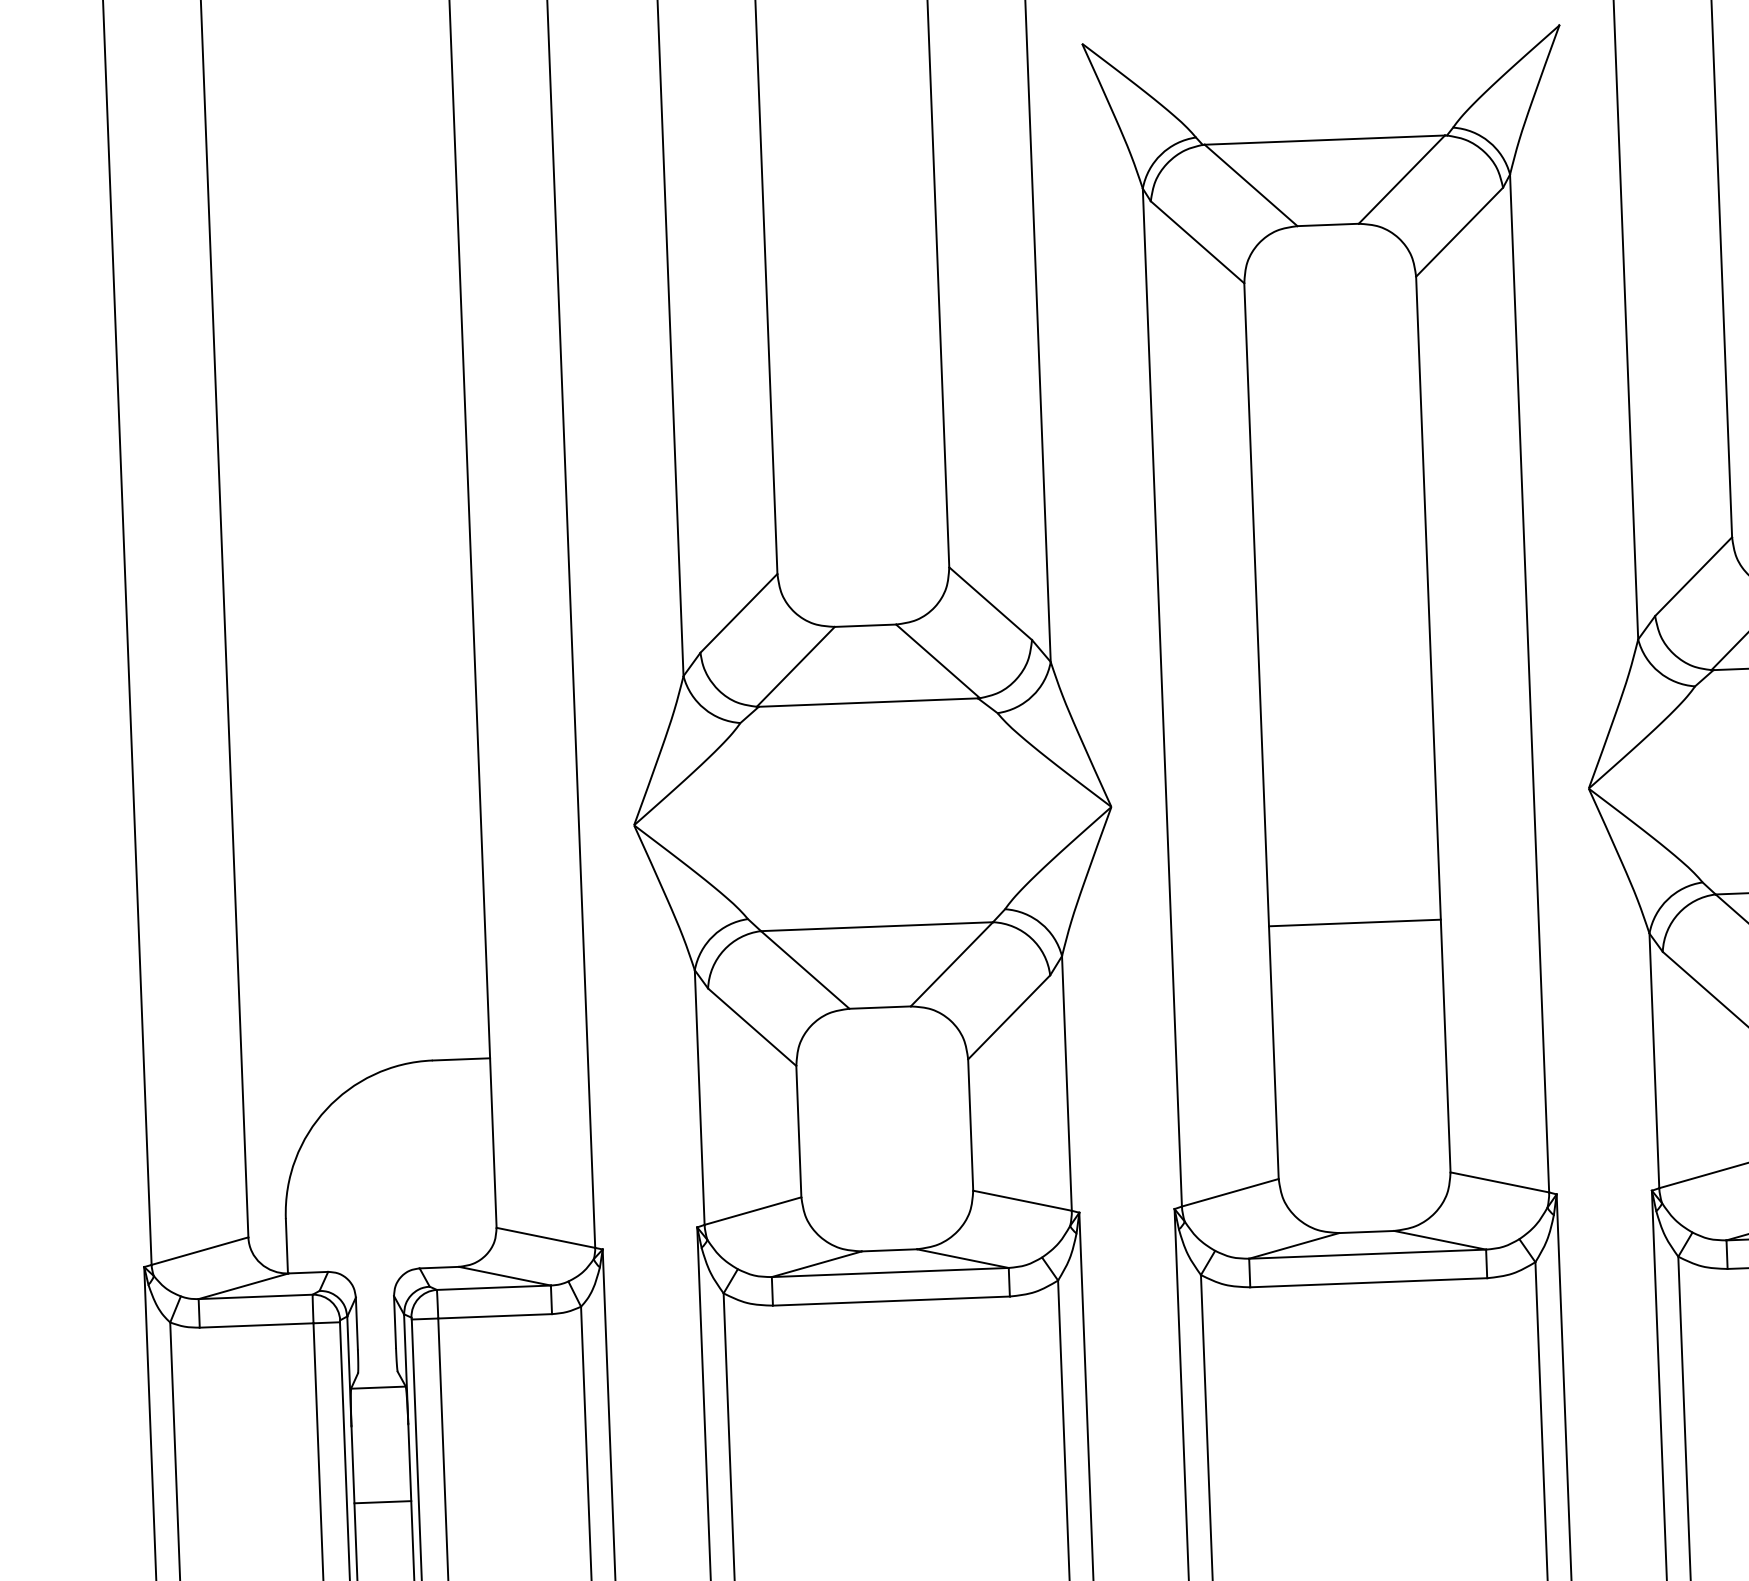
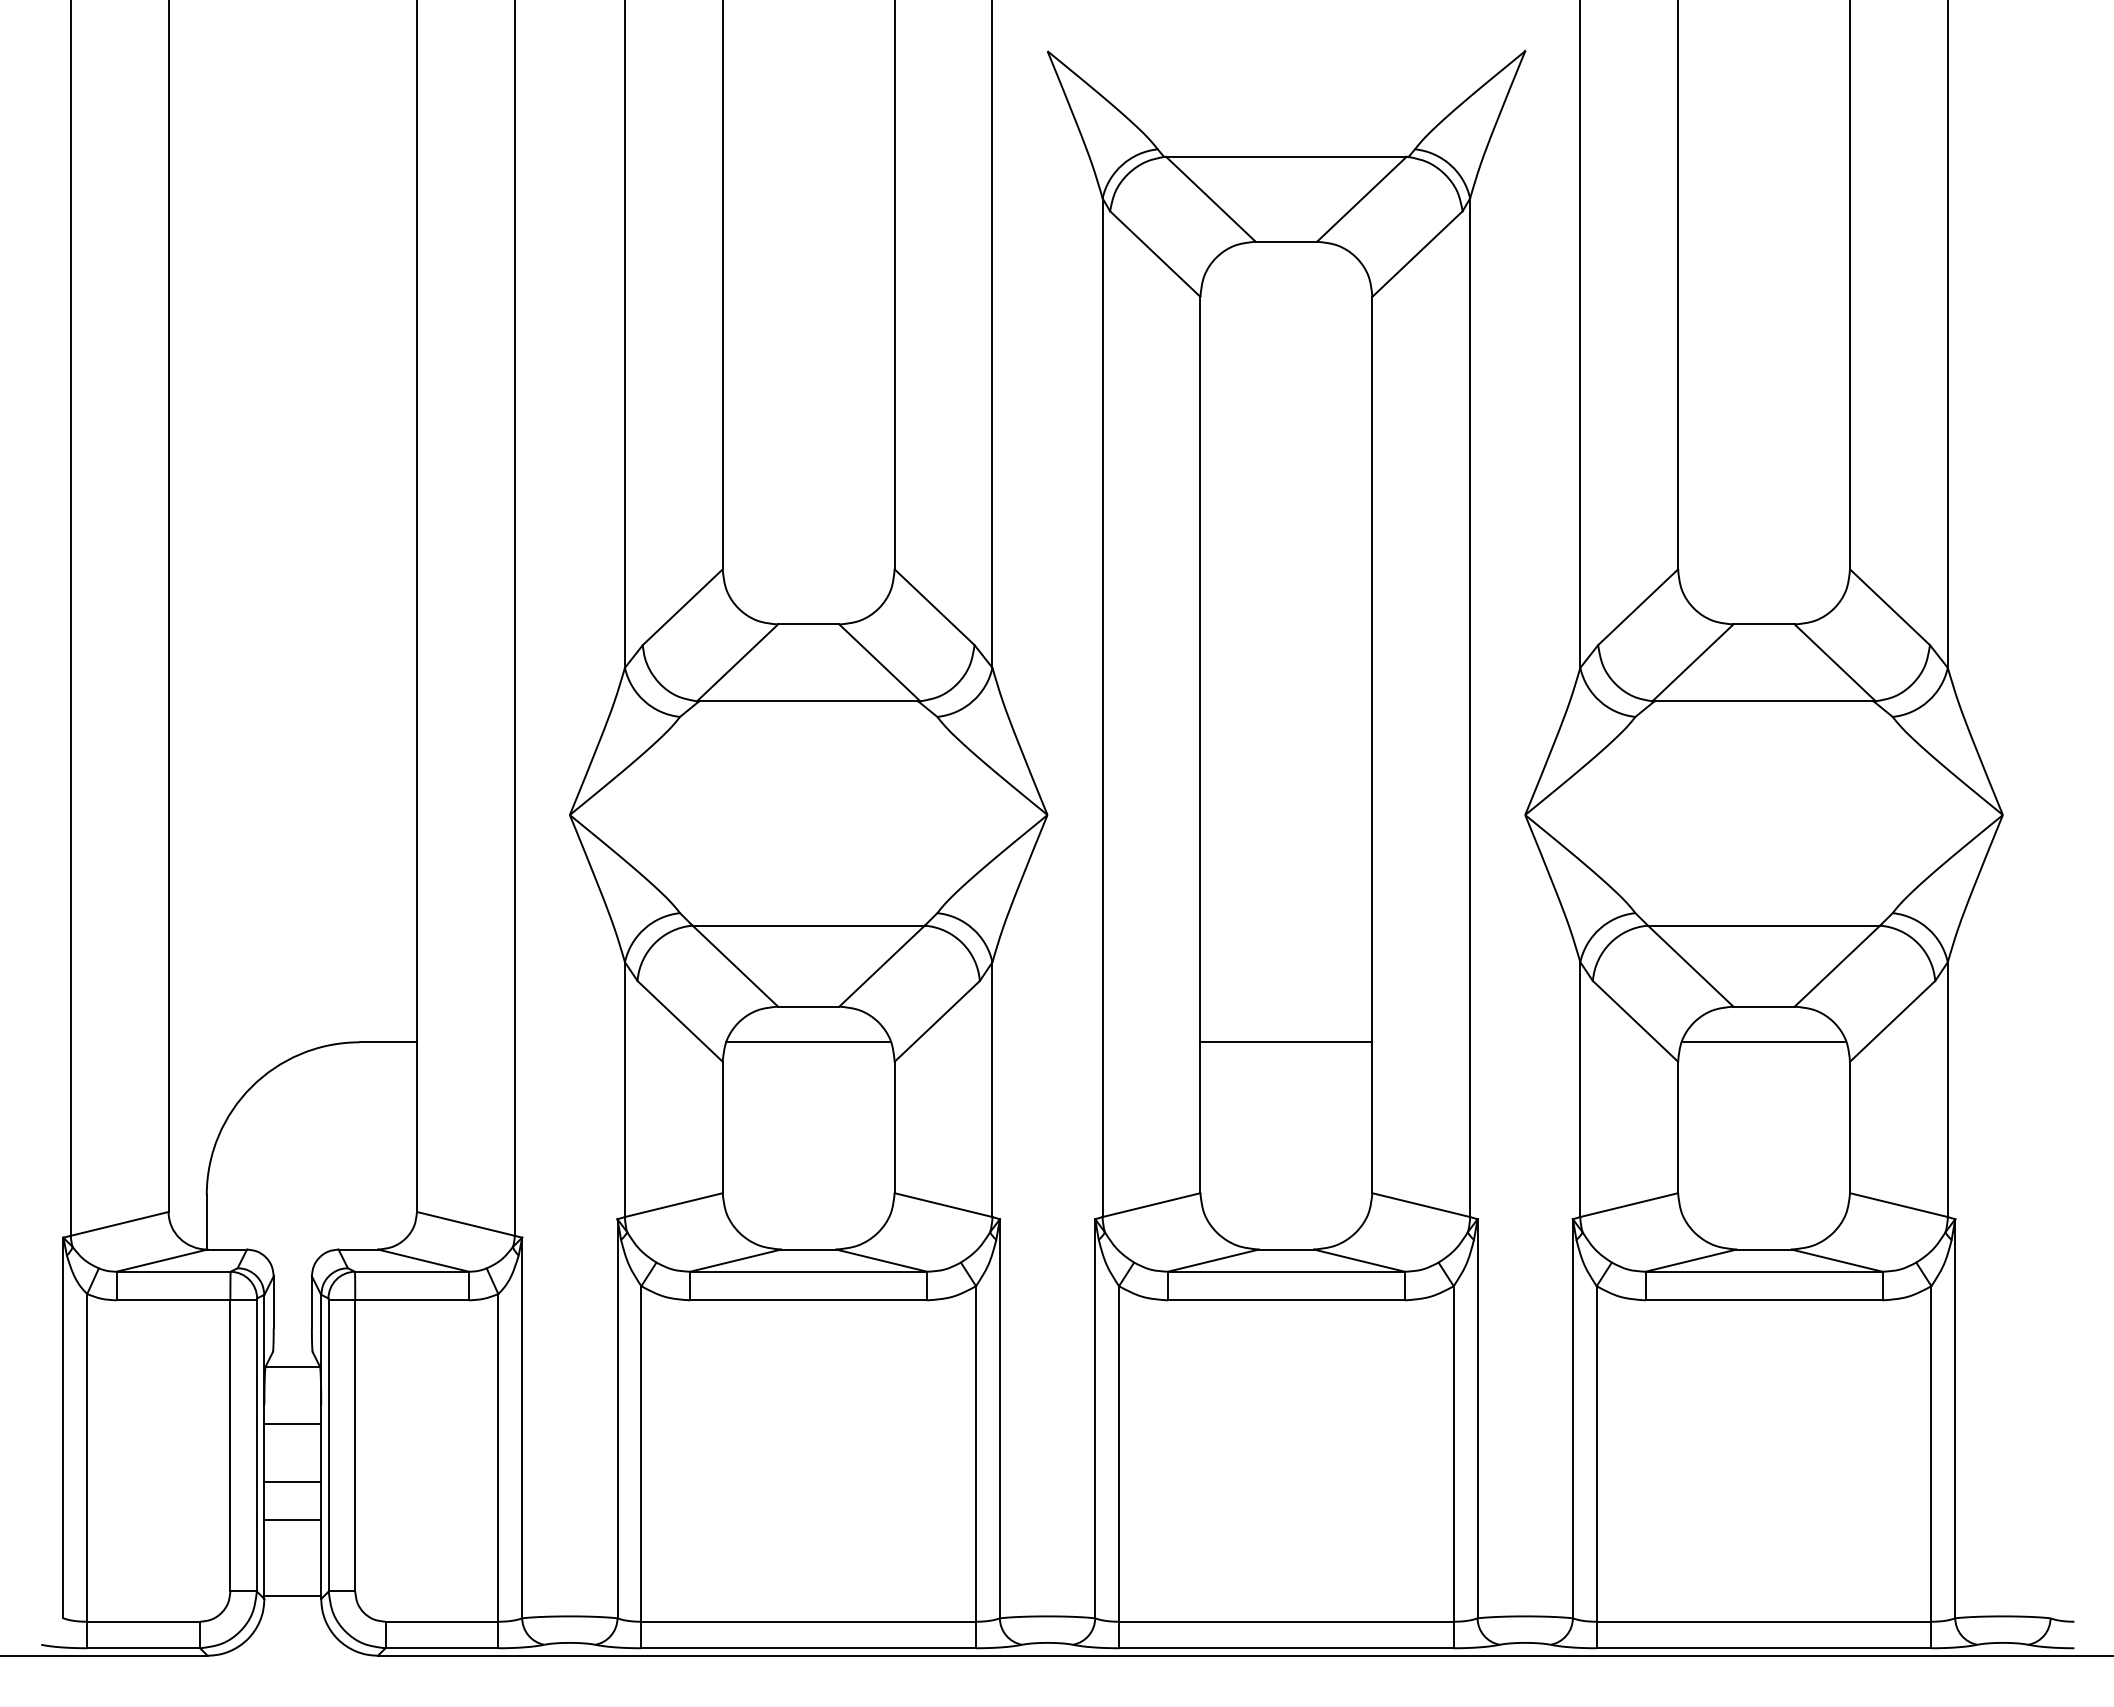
line: (1355, 923) -> (1286, 1042), moved
line: (881, 1043) -> (808, 1042), added
line: (380, 1444) -> (292, 1424), added
line: (384, 1540) -> (292, 1520), added

